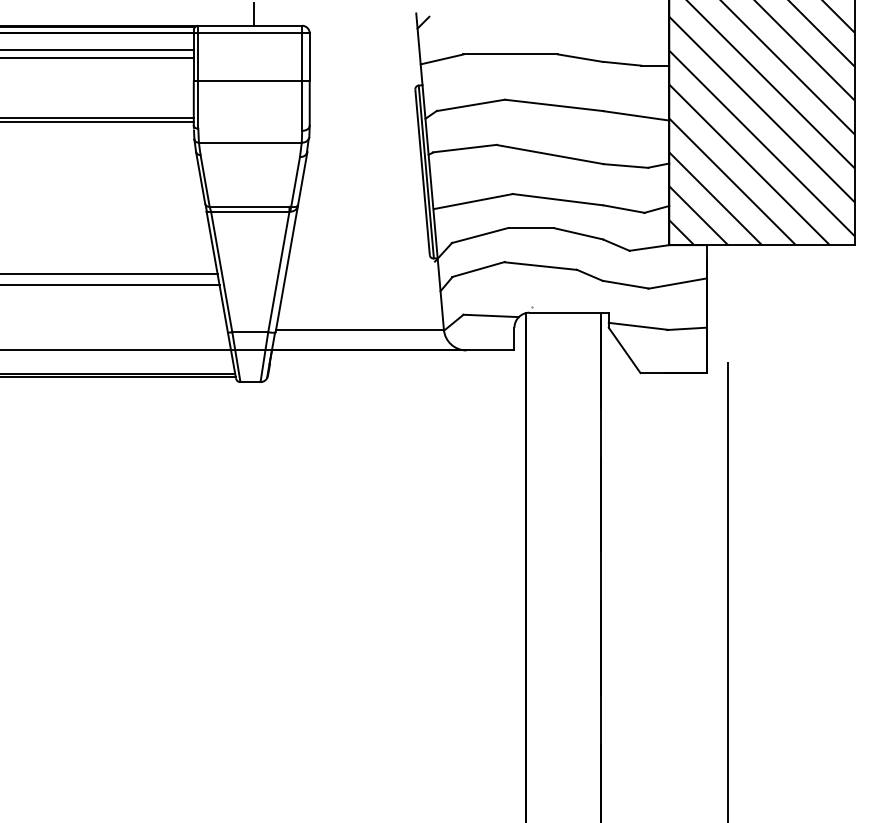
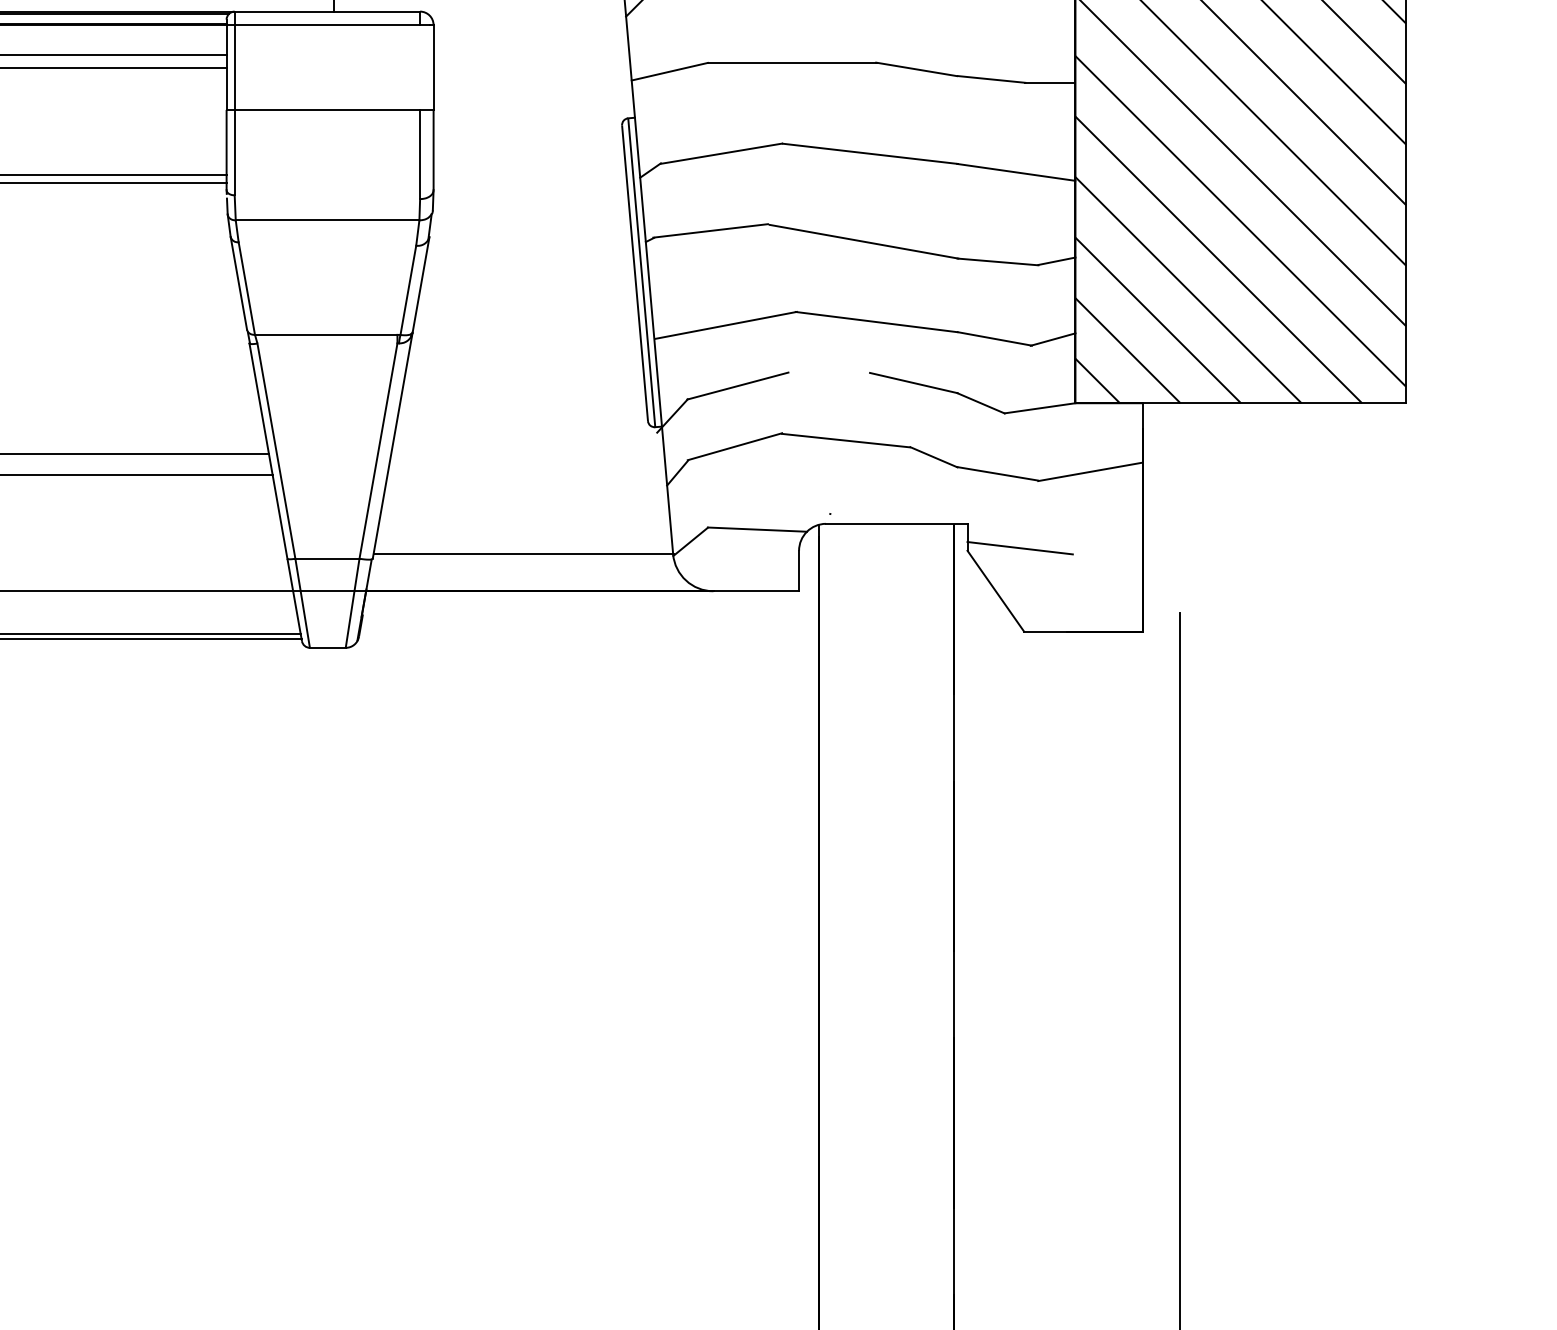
line: (302, 56) -> (420, 66), removed
line: (250, 211) -> (327, 343), removed
line: (531, 228) -> (829, 373), removed
line: (686, 328) -> (1106, 552), removed

